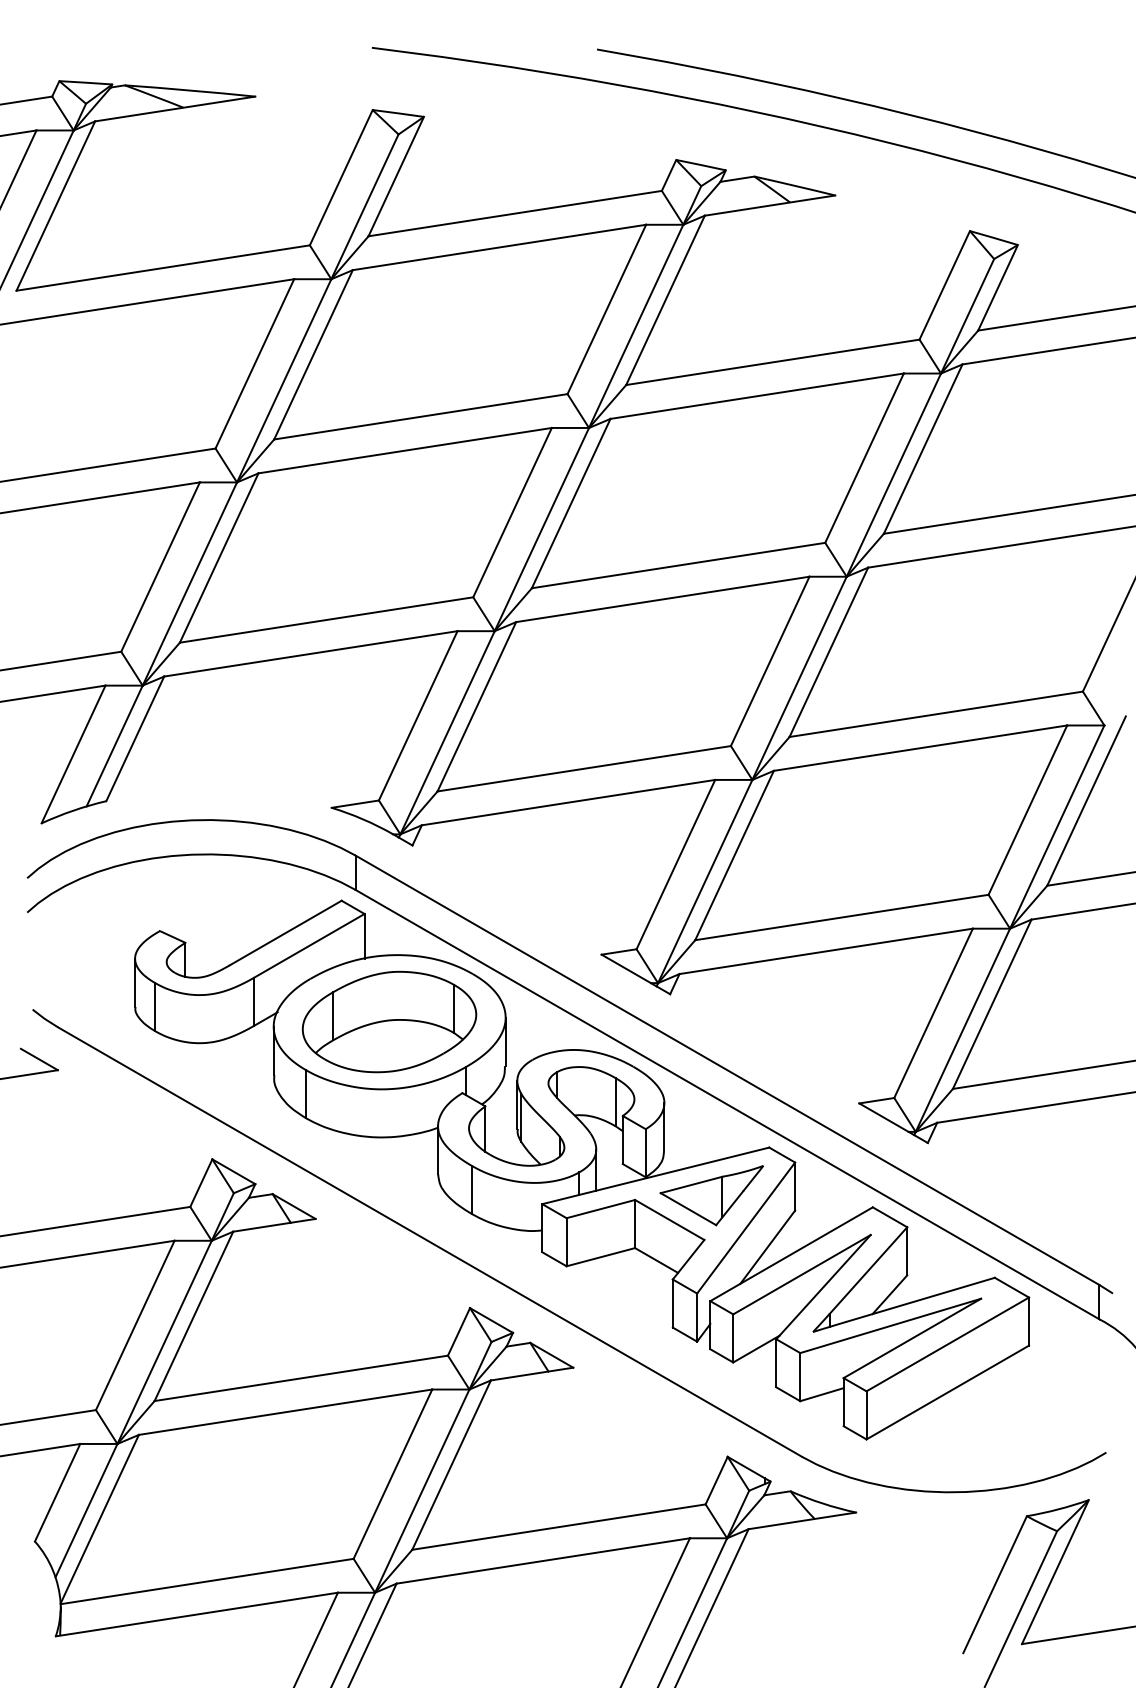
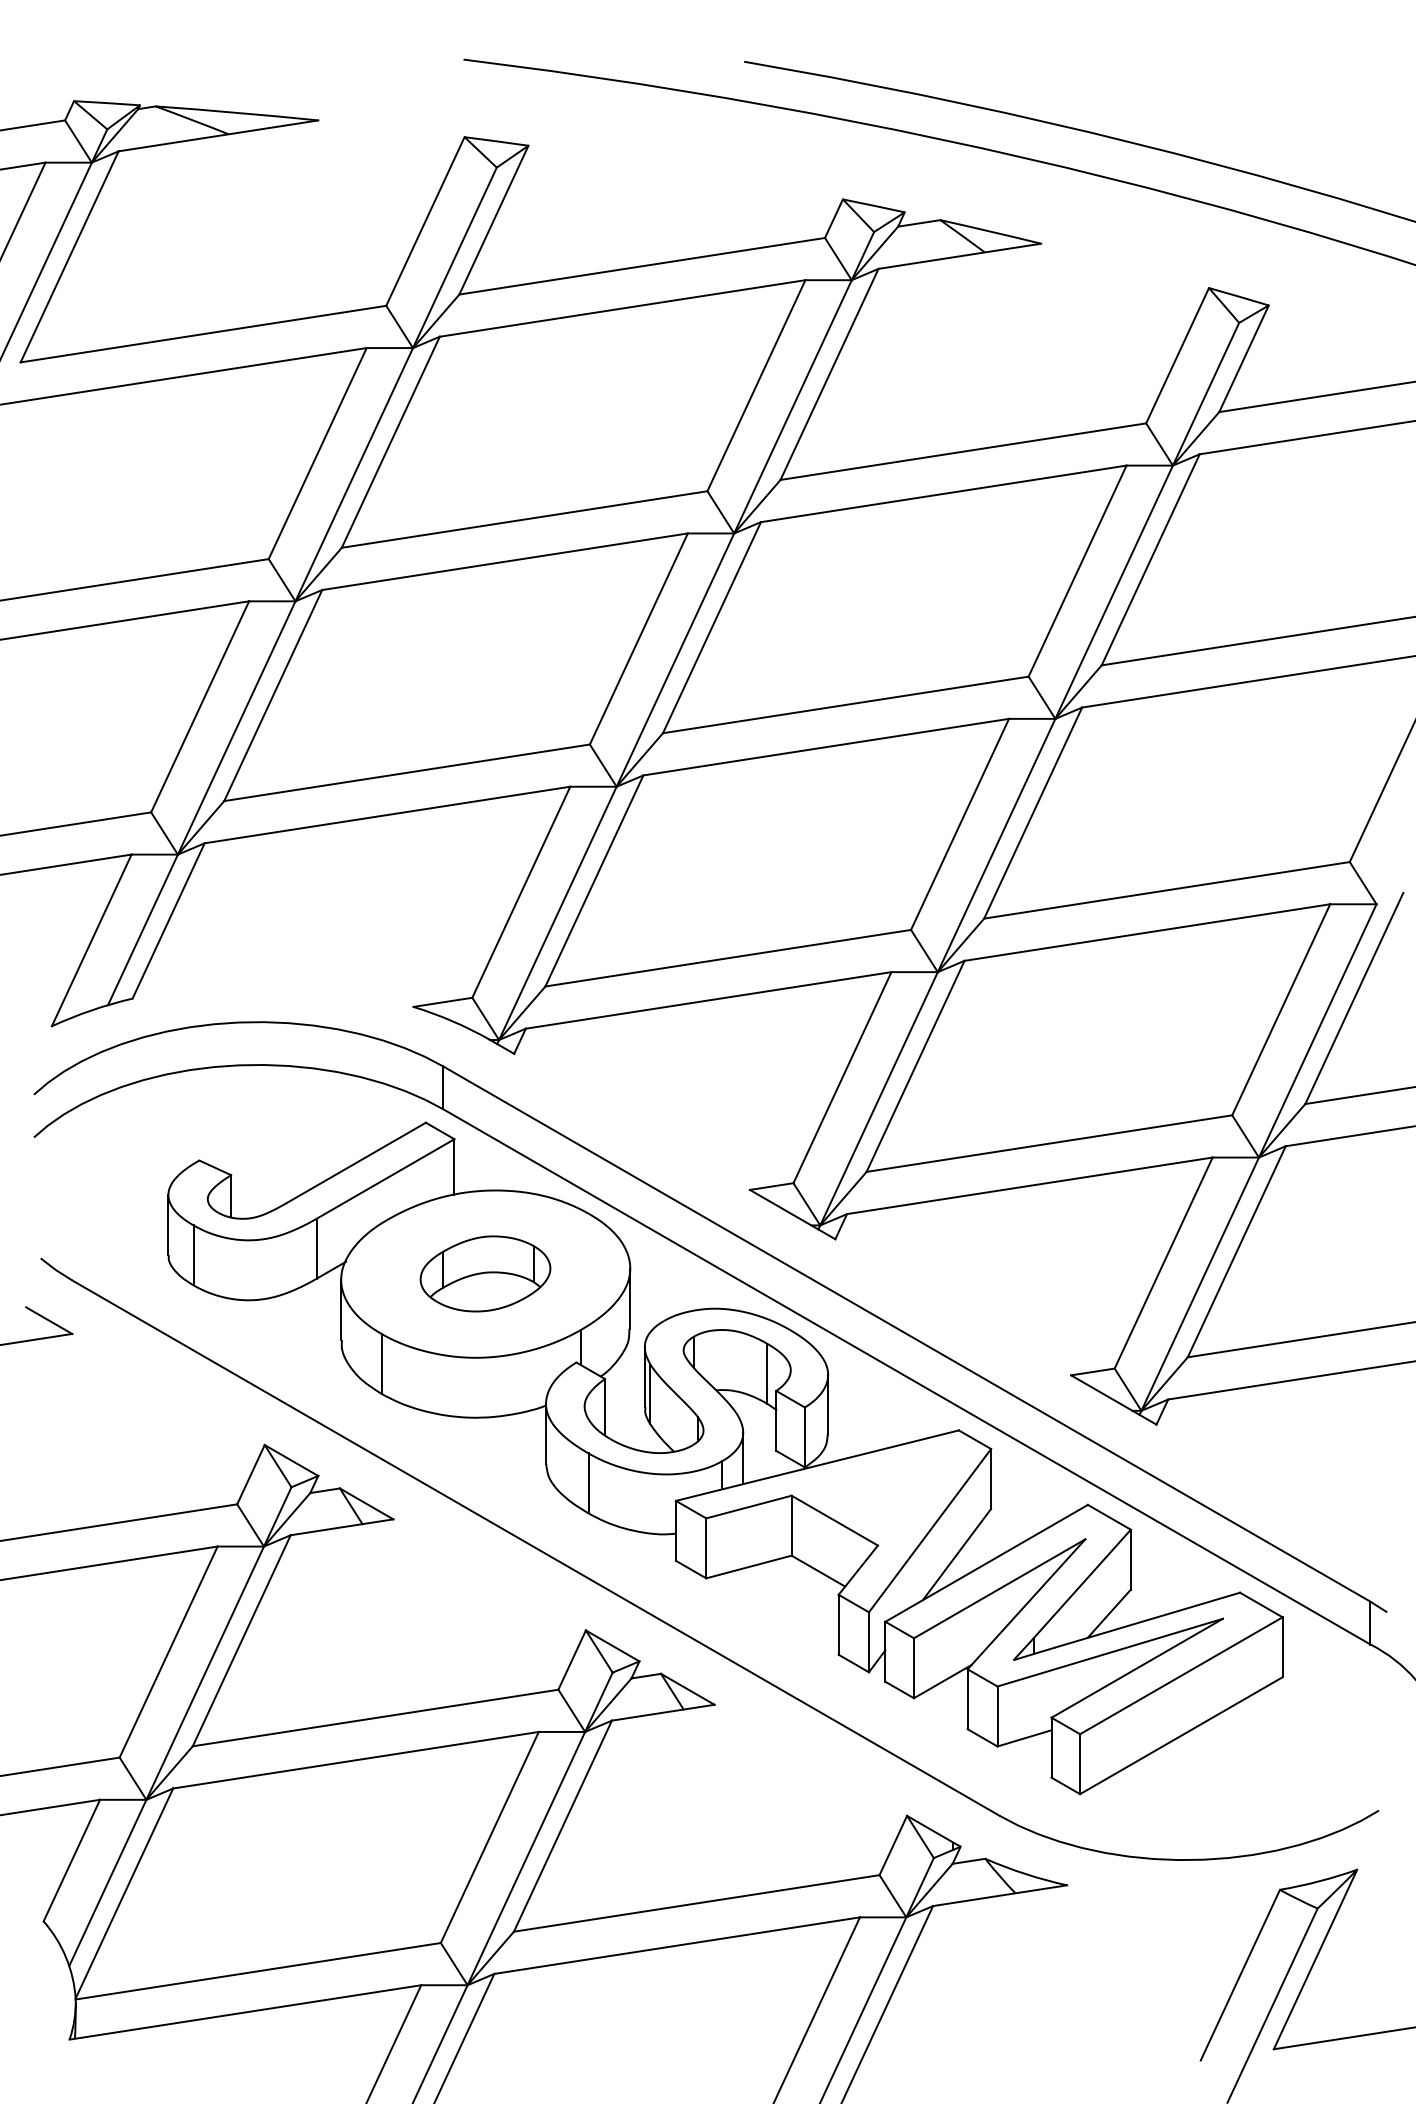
part: (389, 1021) -> (485, 1273), size x0.6
part: (711, 1195) -> (886, 1490), removed

